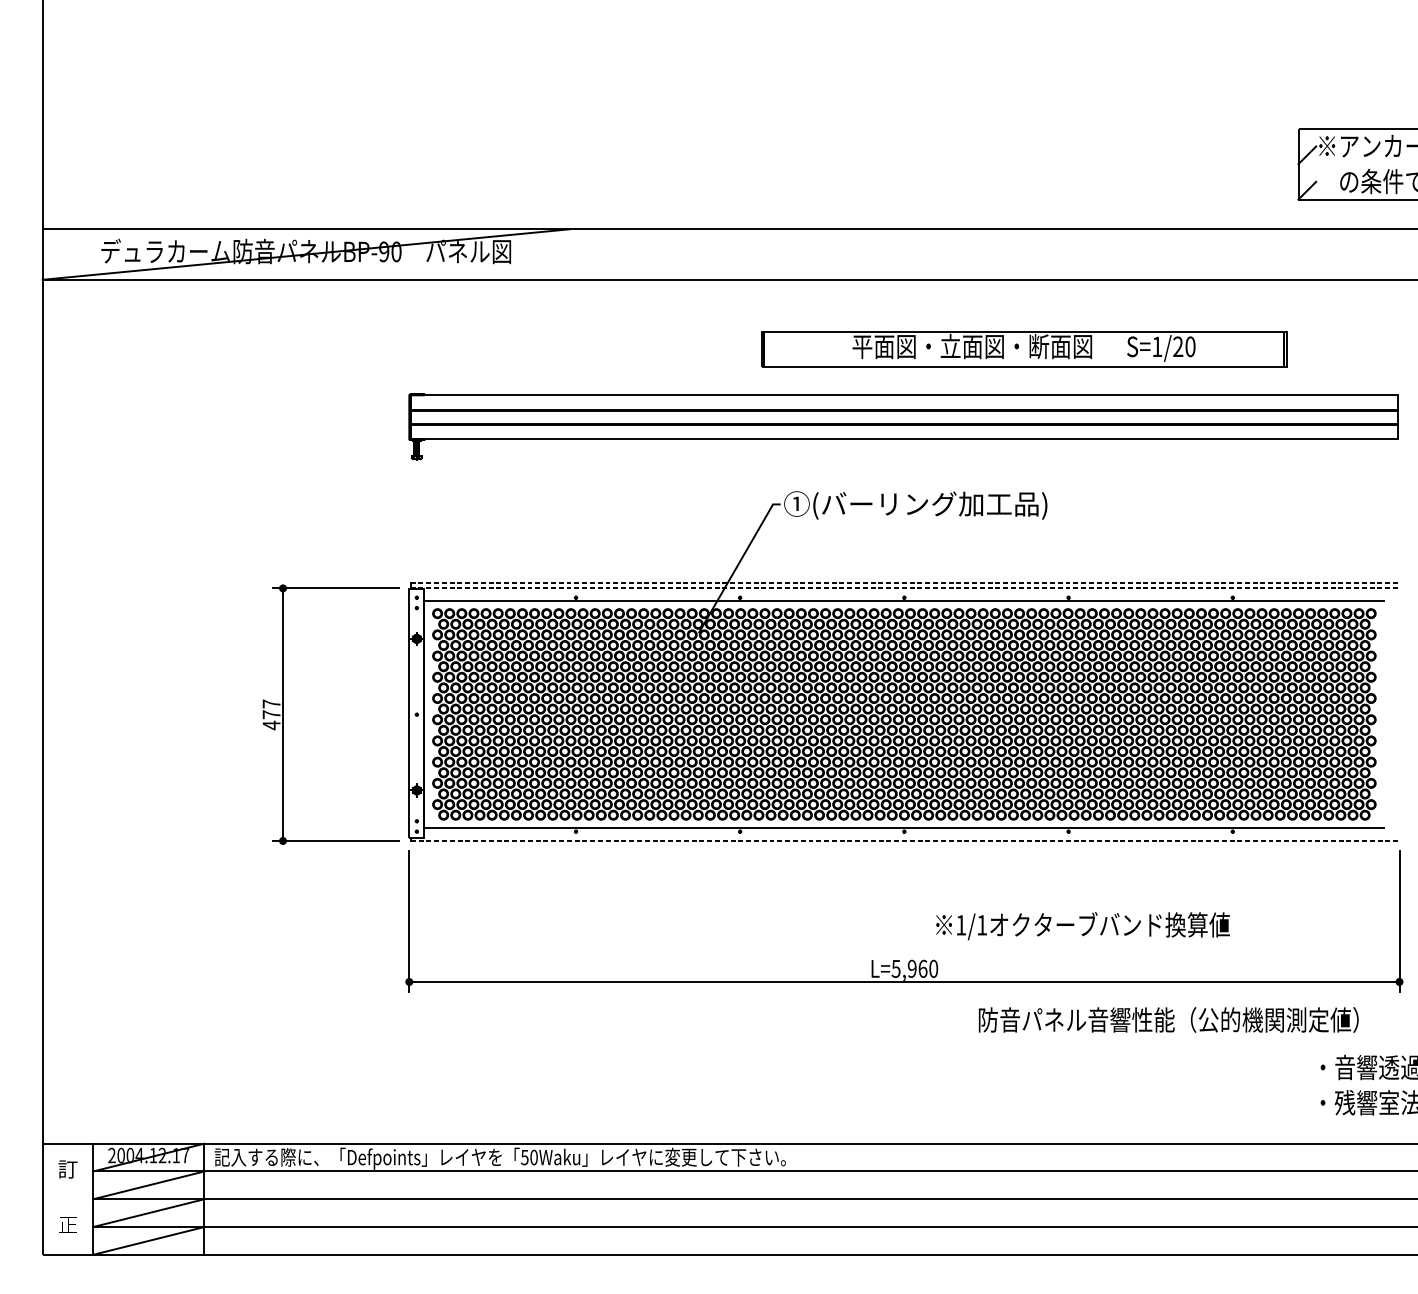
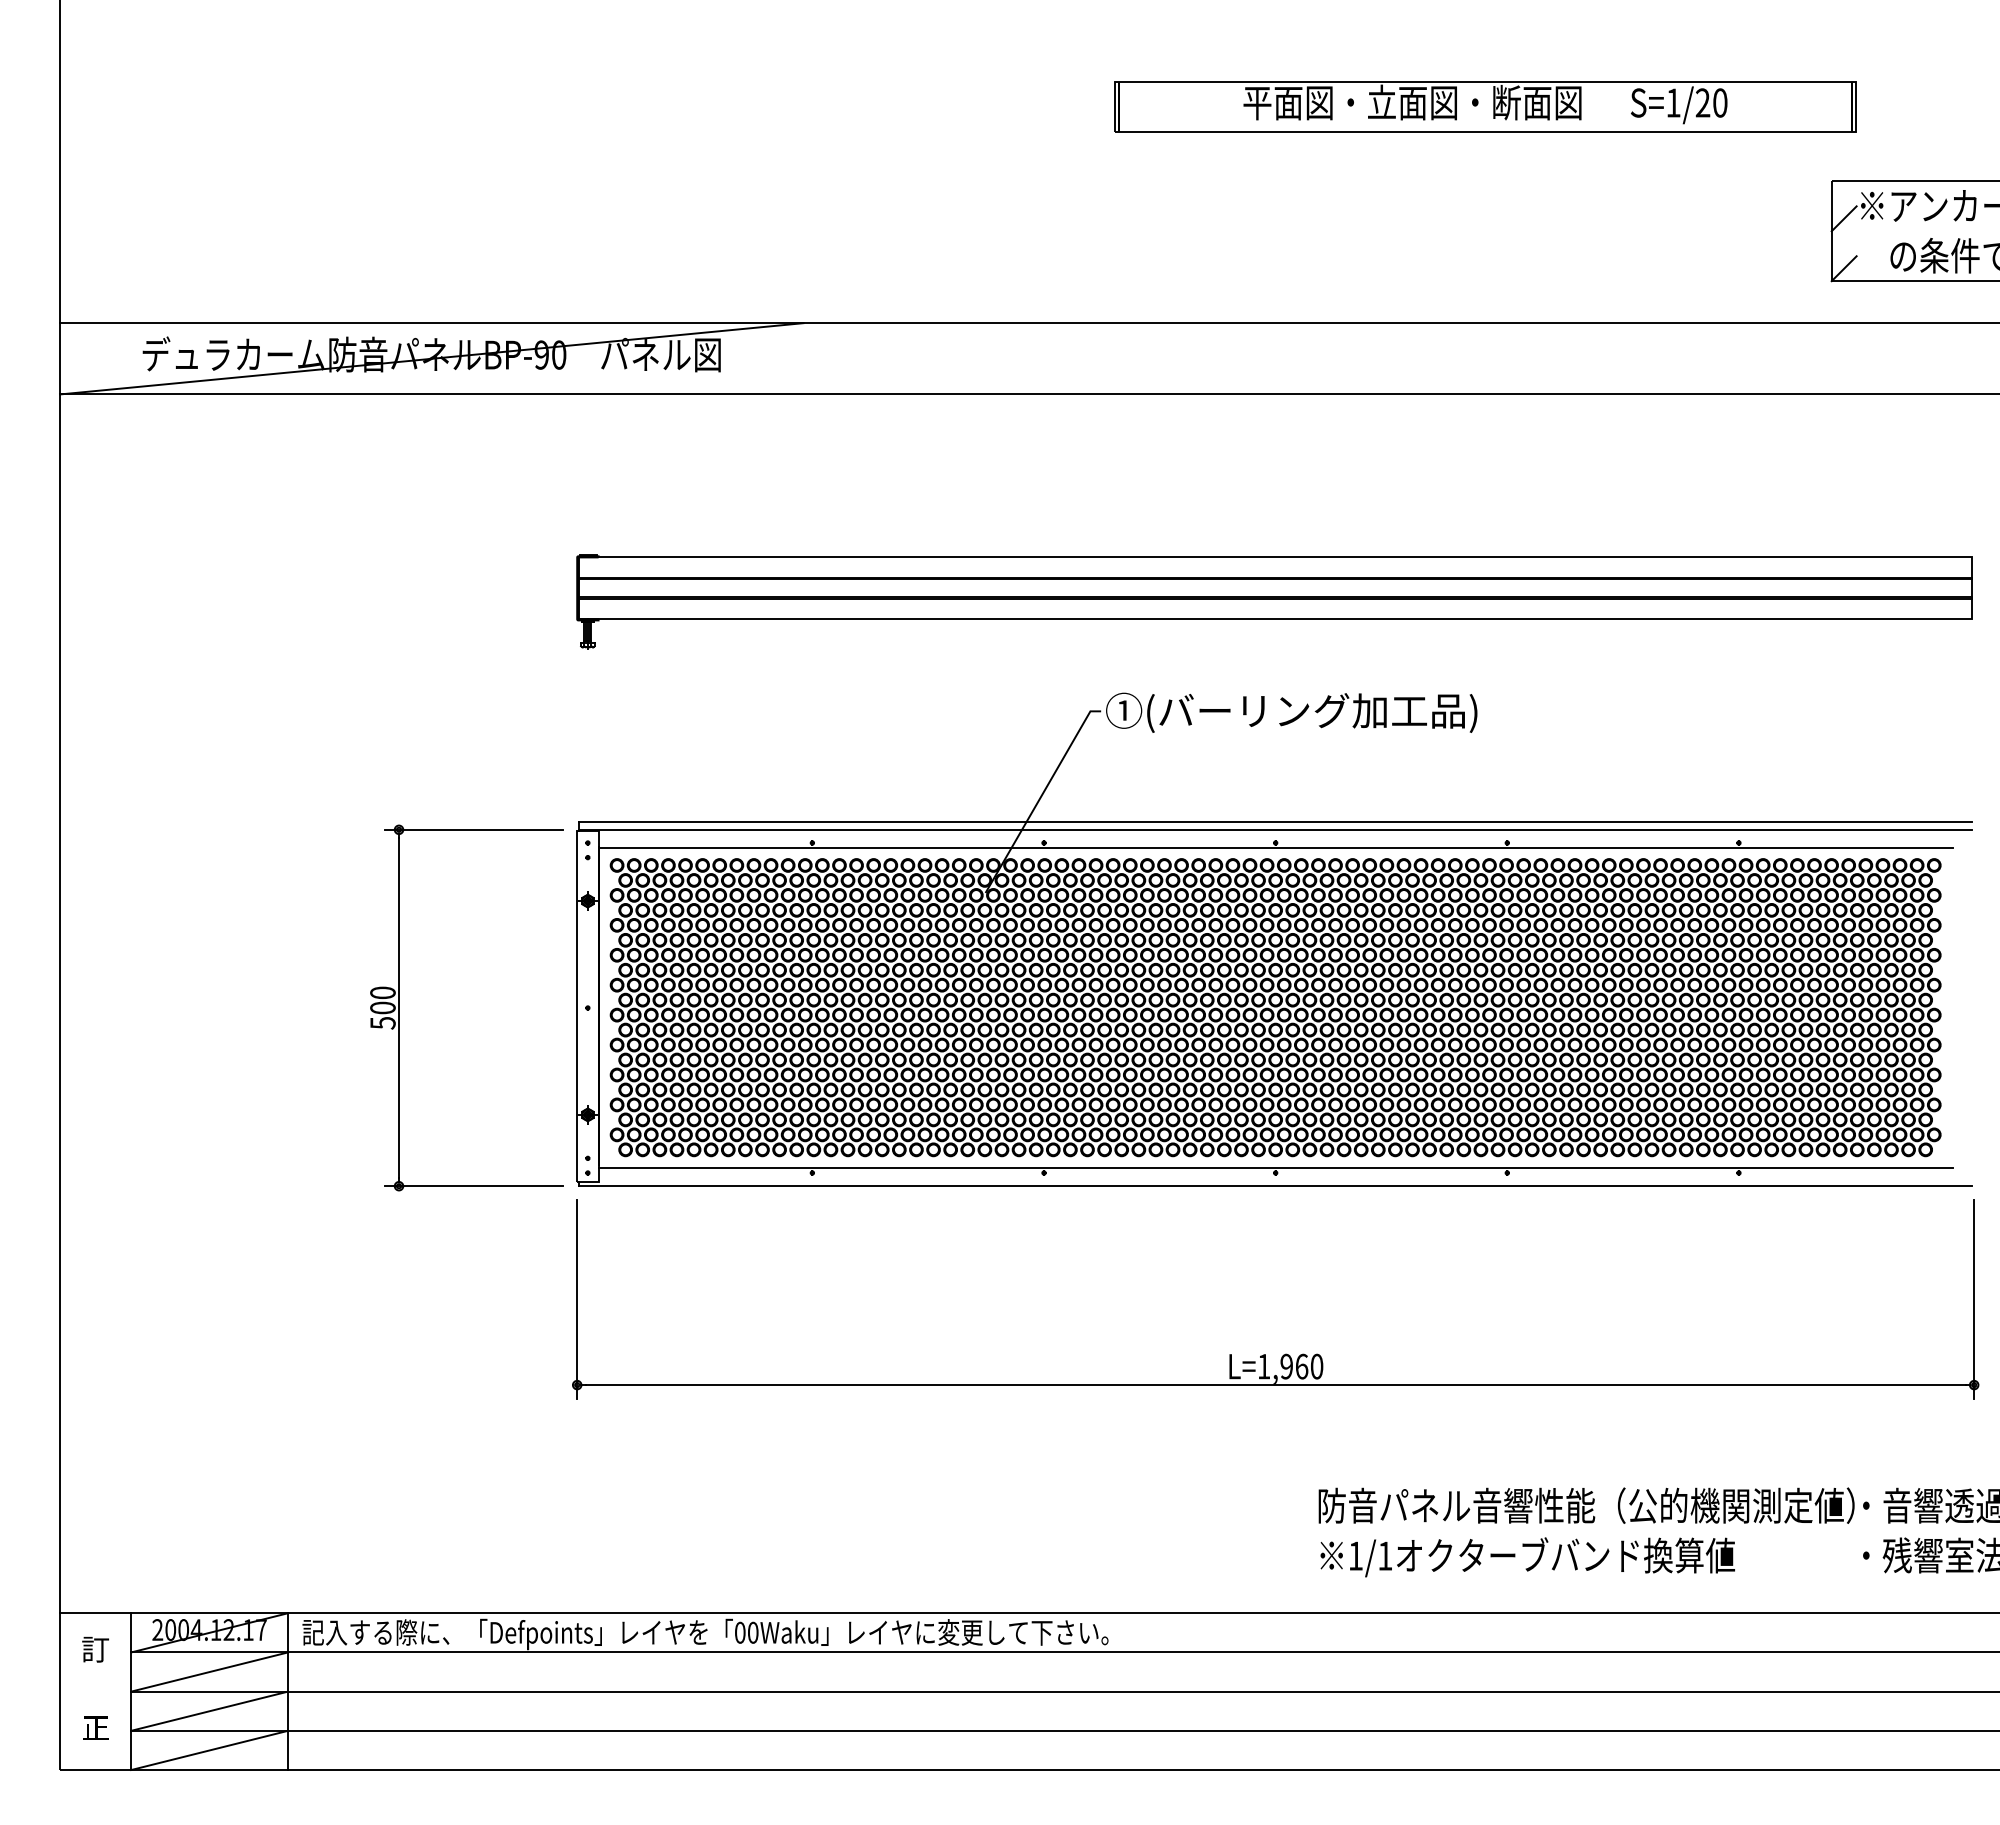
part: (1024, 349) -> (1485, 106), moved
line: (904, 583) -> (1275, 822), dashed -> solid
line: (904, 588) -> (1275, 829), dashed -> solid
text: (271, 715) -> (382, 1008), 477 -> 500
line: (904, 841) -> (1275, 1186), dashed -> solid
text: (1082, 926) -> (1527, 1557), moved
text: (895, 968) -> (1263, 1366), L=5,960 -> L=1,960
text: (1168, 1019) -> (1586, 1505), moved
text: (524, 1157) -> (739, 1632), 50Waku -> 00Waku

